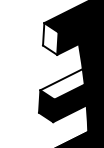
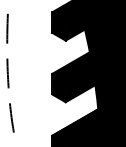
fill: (50, 38) -> (58, 26), added
fill: (62, 83) -> (72, 66), added

